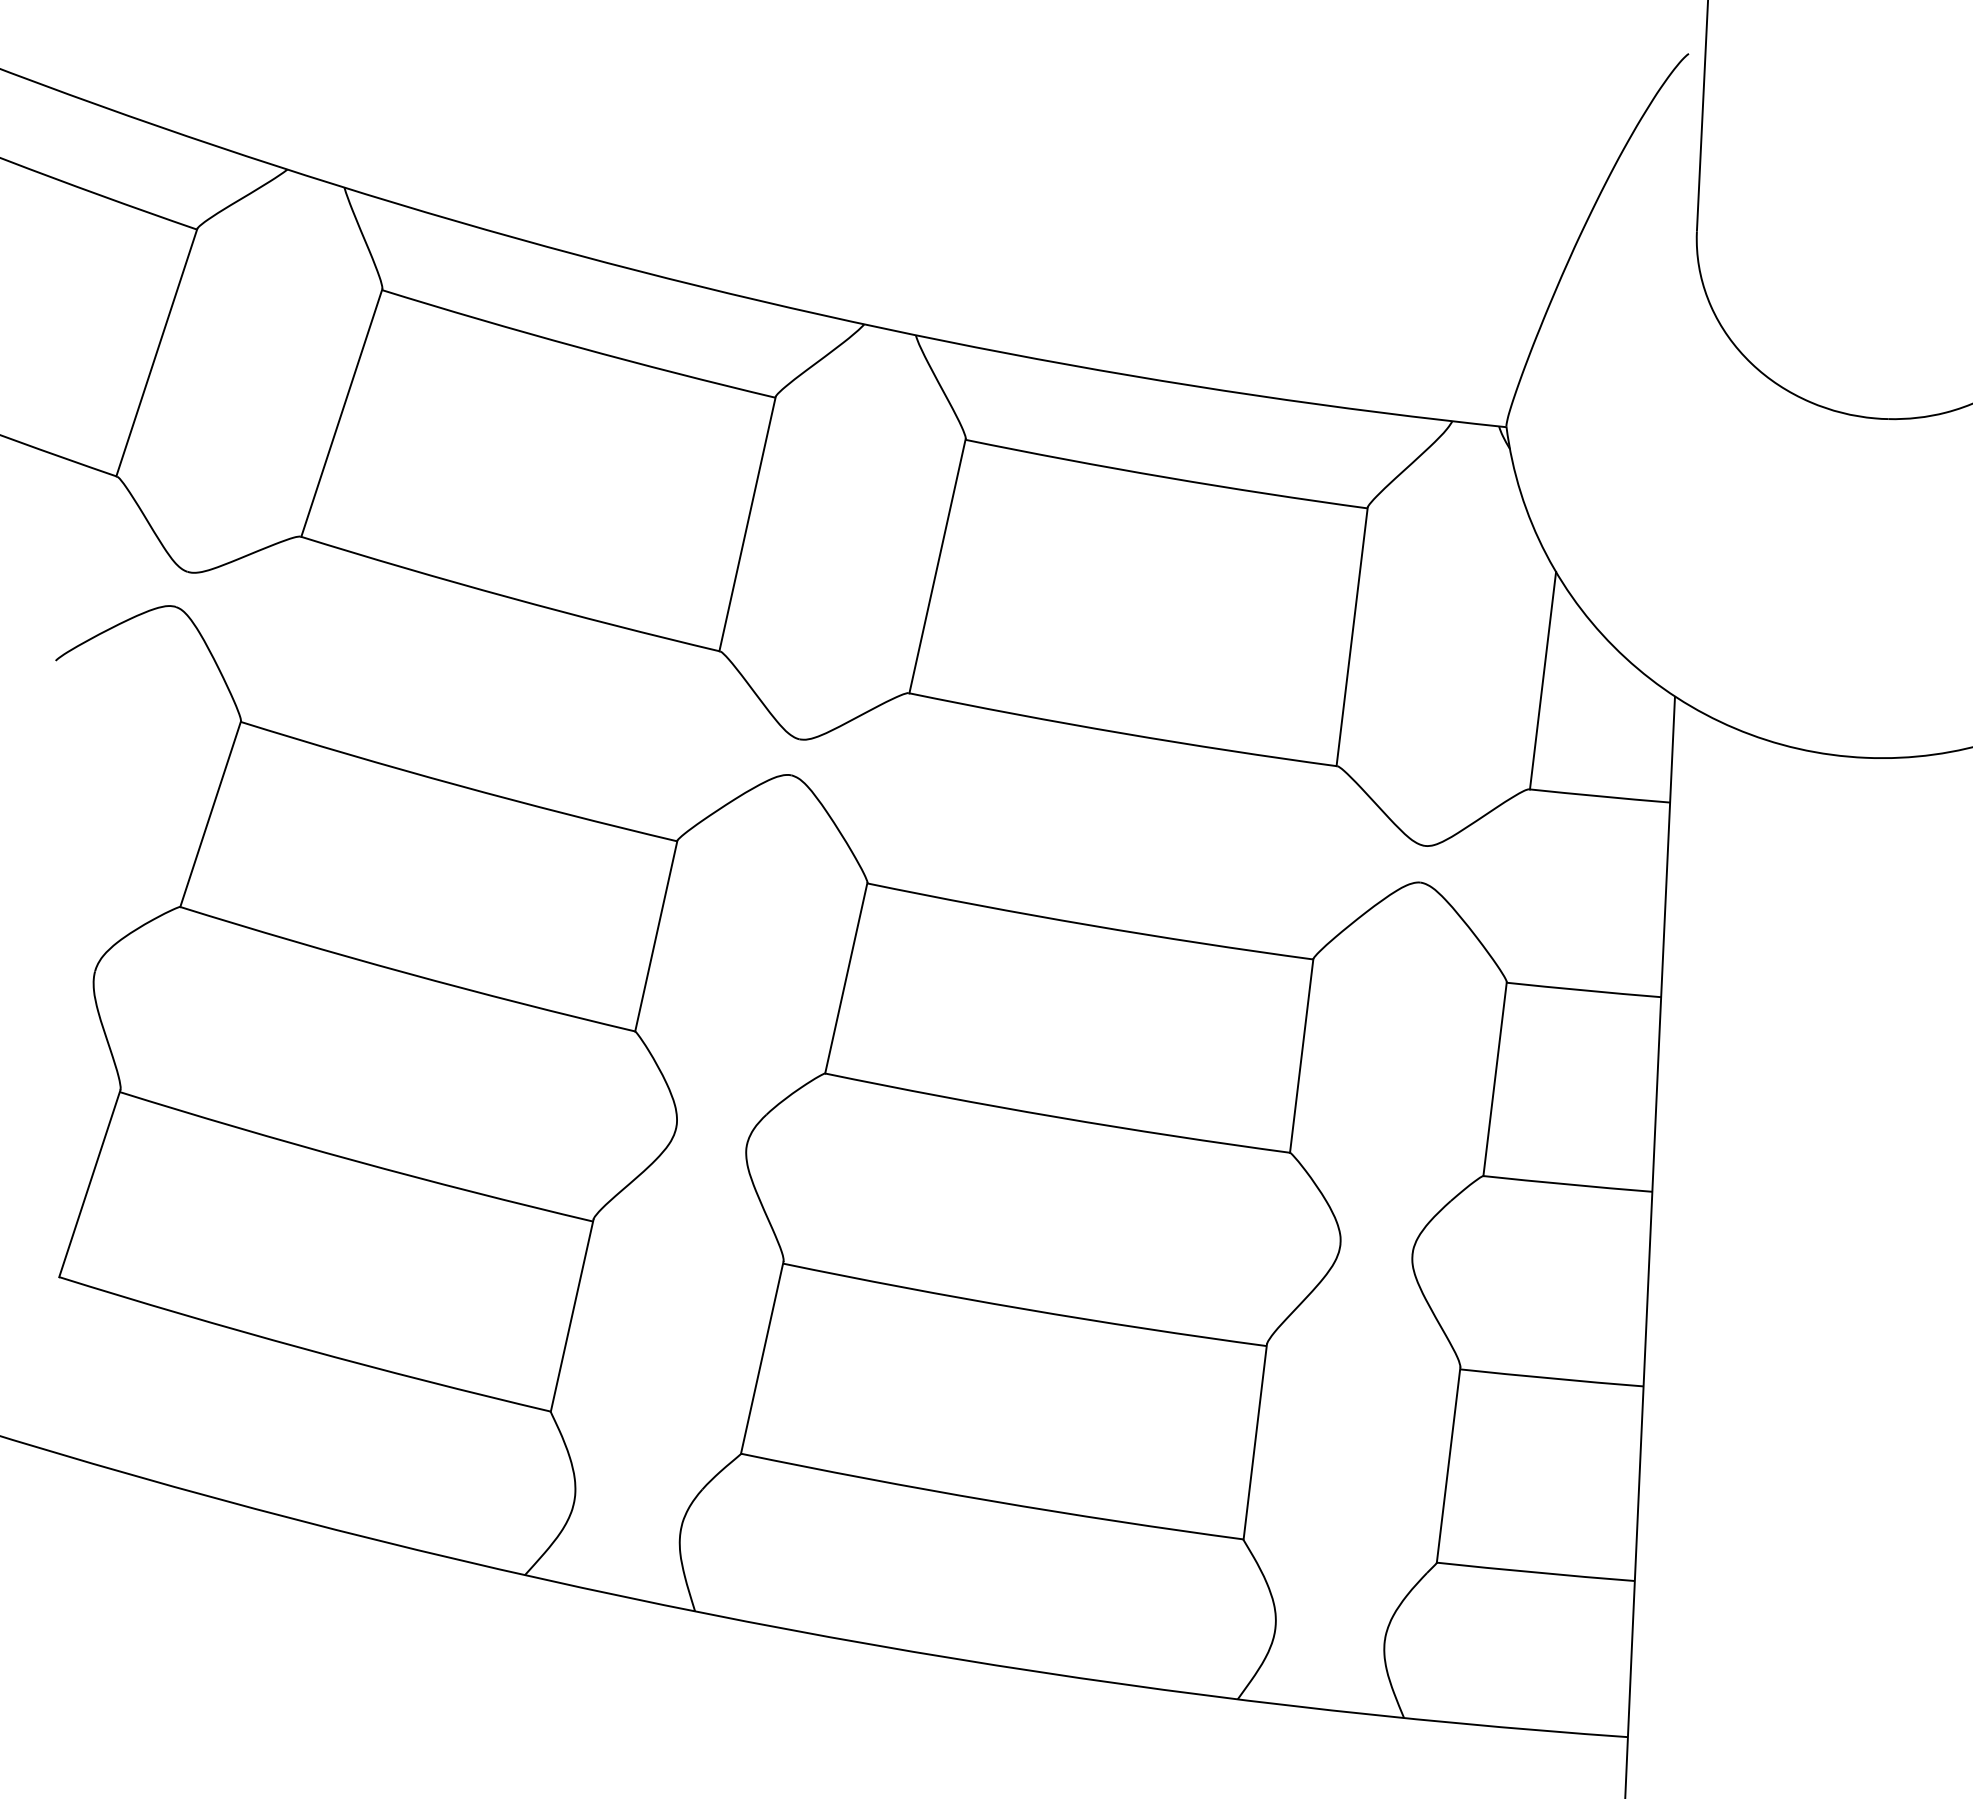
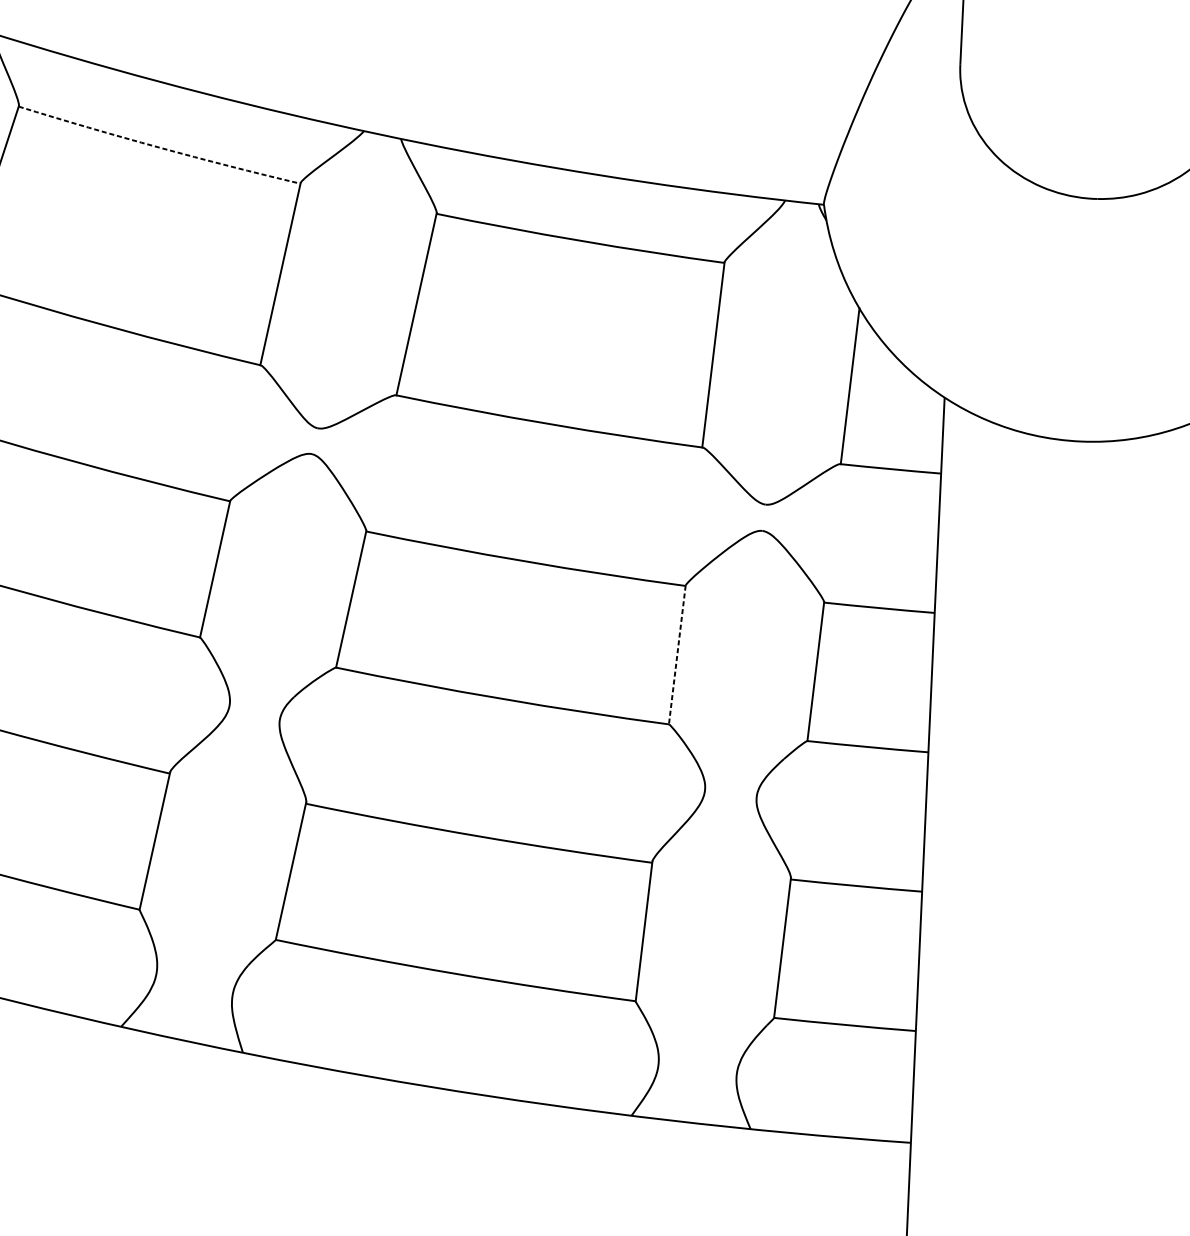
arc: (577, 347) -> (158, 147), solid -> dashed
line: (1301, 1055) -> (677, 654), solid -> dashed

